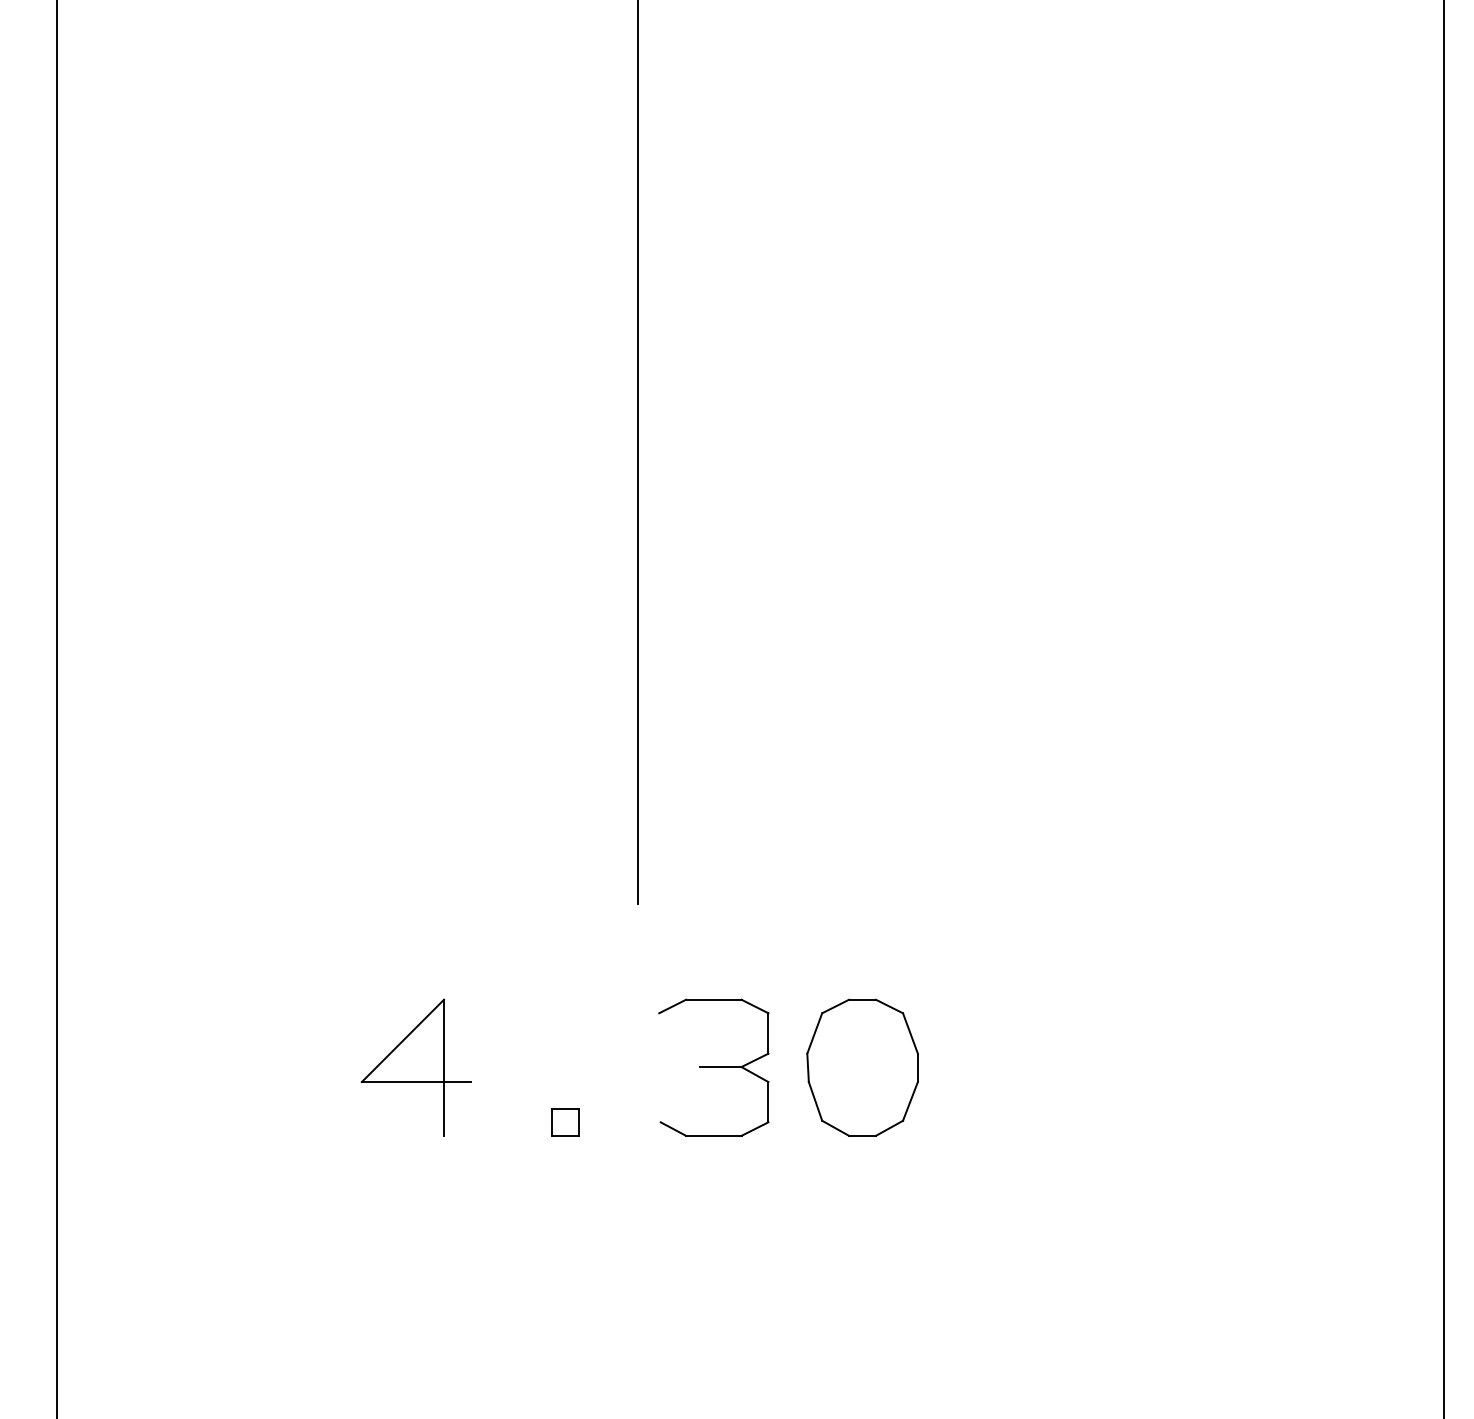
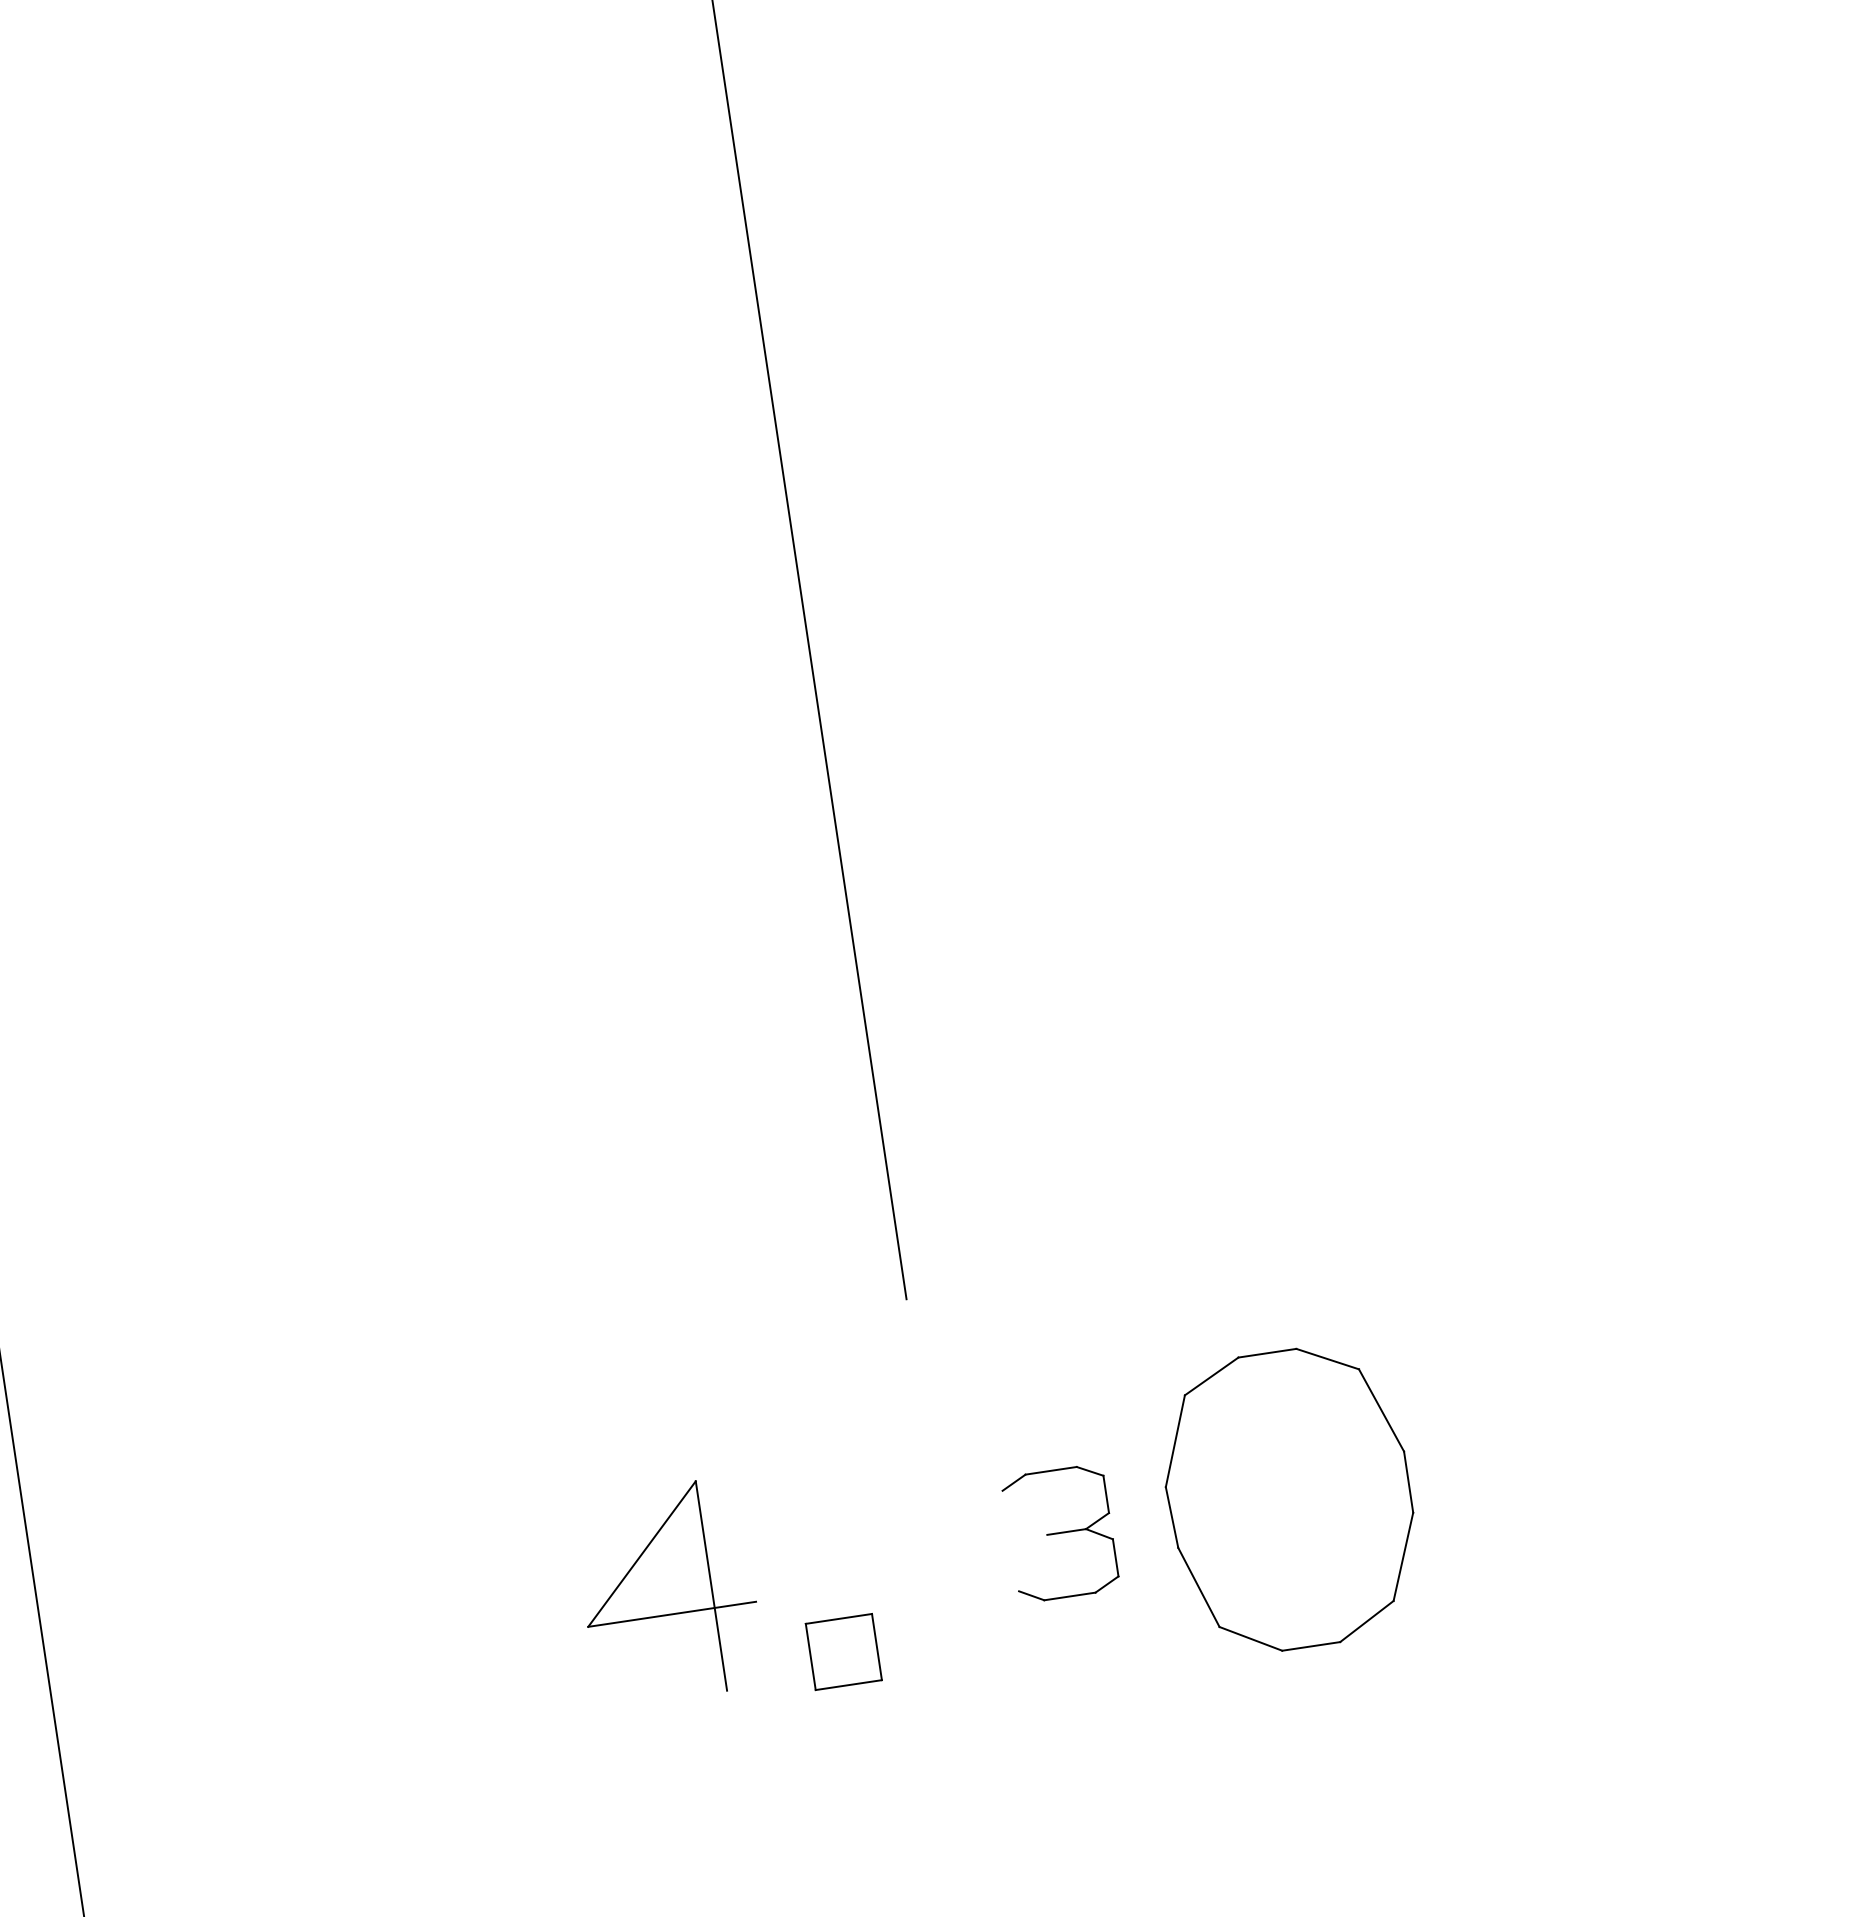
part: (415, 1067) -> (667, 1592), moved
part: (713, 1067) -> (1059, 1533), size x0.6
part: (862, 1067) -> (1289, 1499), size x1.4
part: (565, 1122) -> (844, 1652), size x1.6

